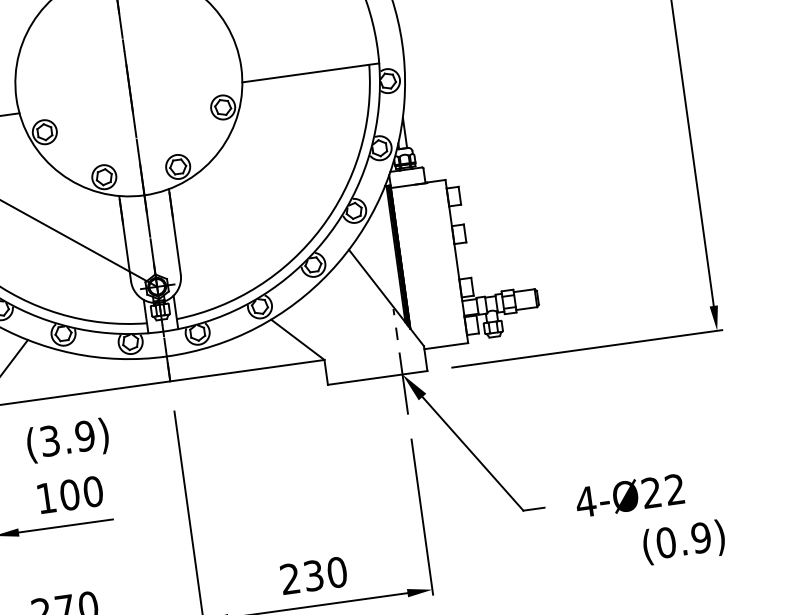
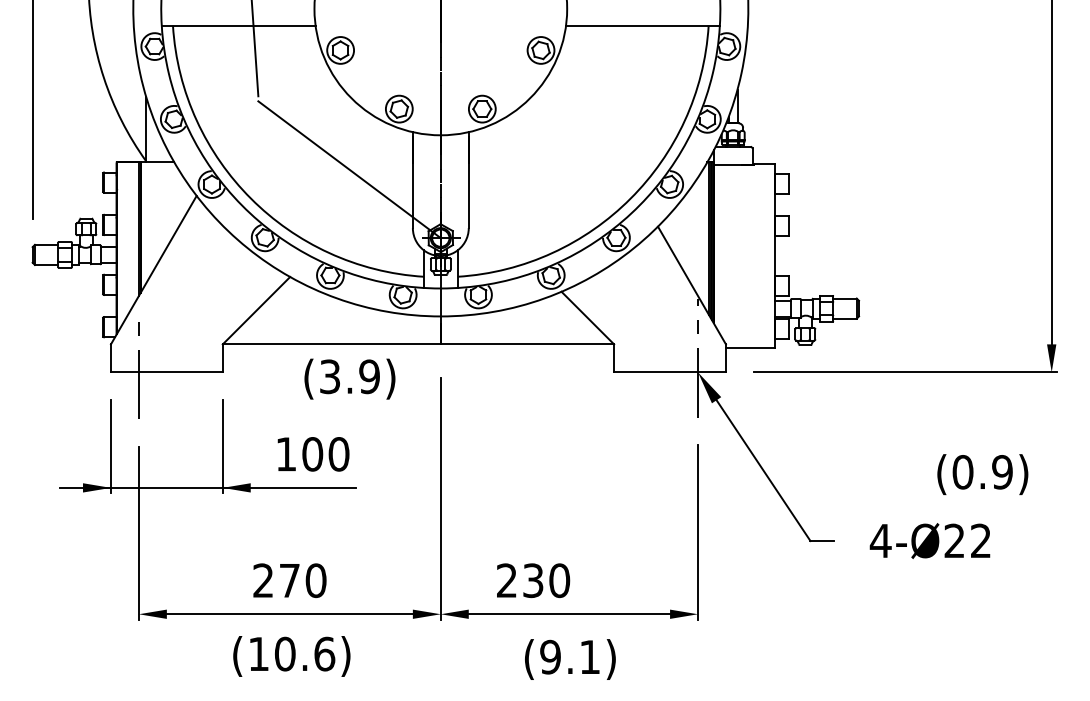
text: (67, 440) -> (349, 378), moved
text: (683, 542) -> (982, 474), moved
text: (313, 575) -> (533, 580), moved

